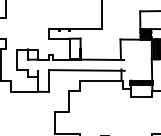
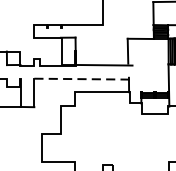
line: (86, 70) -> (83, 79), solid -> dashed

